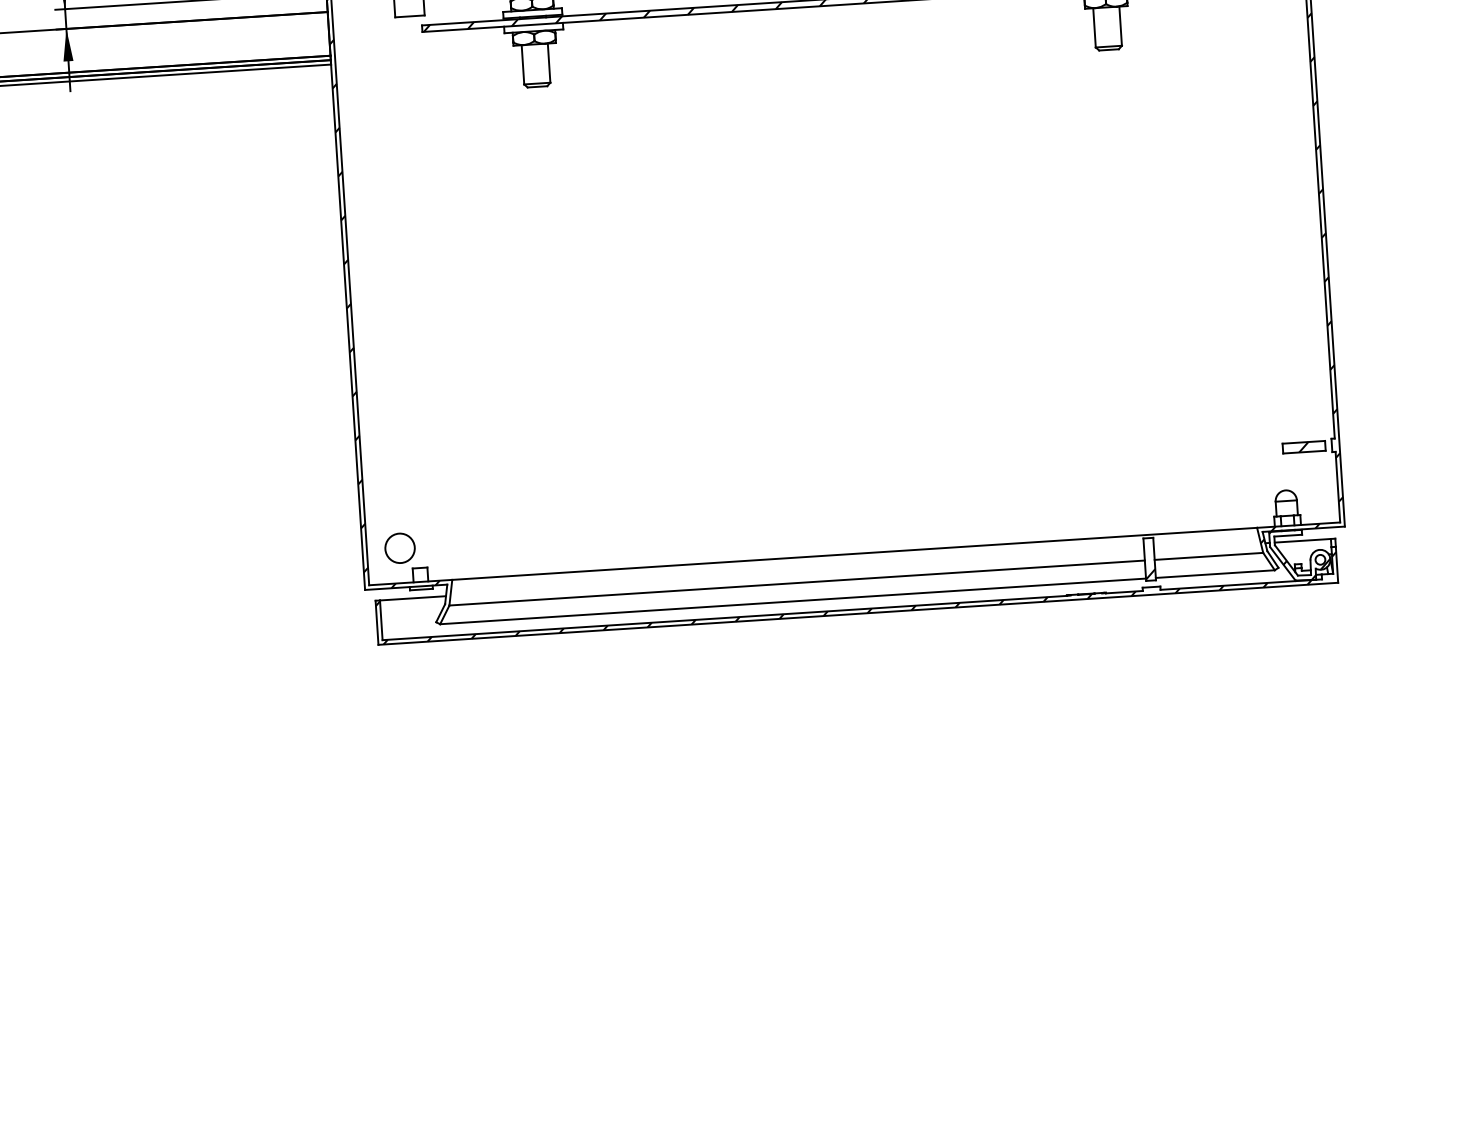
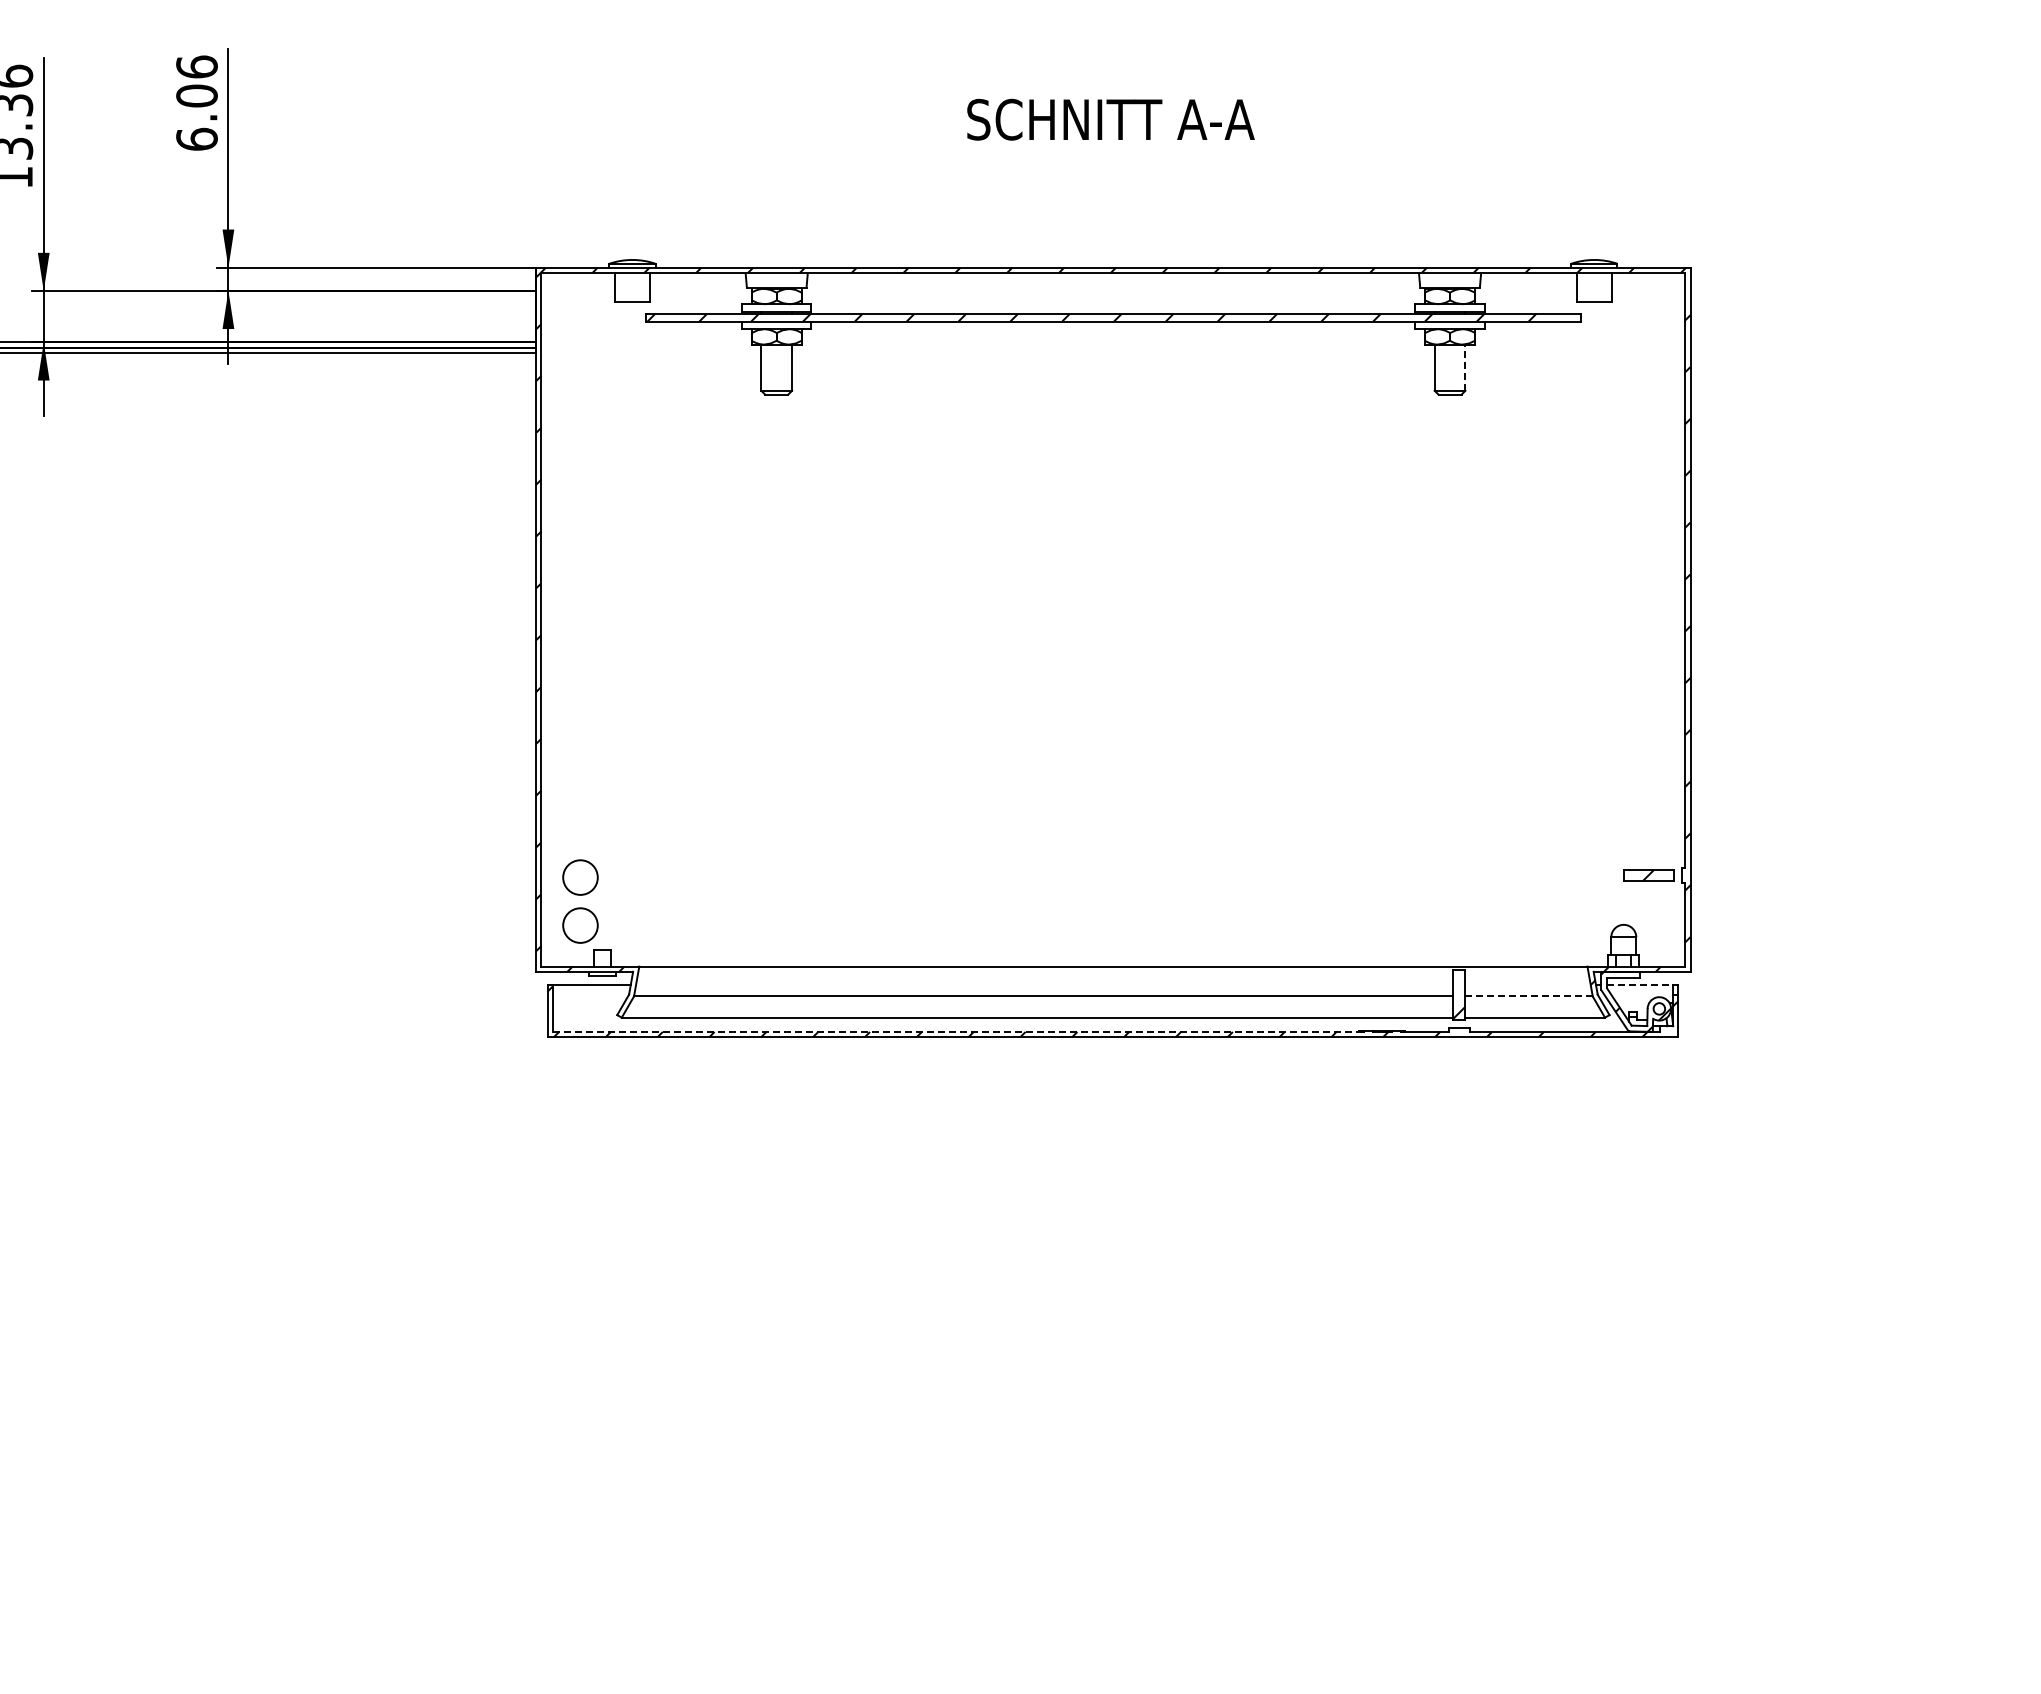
line: (1120, 26) -> (1465, 367), solid -> dashed
circle: (397, 507) -> (580, 877), added
line: (1303, 540) -> (1640, 985), solid -> dashed
line: (1208, 556) -> (1528, 996), solid -> dashed
line: (725, 617) -> (956, 1031), solid -> dashed

